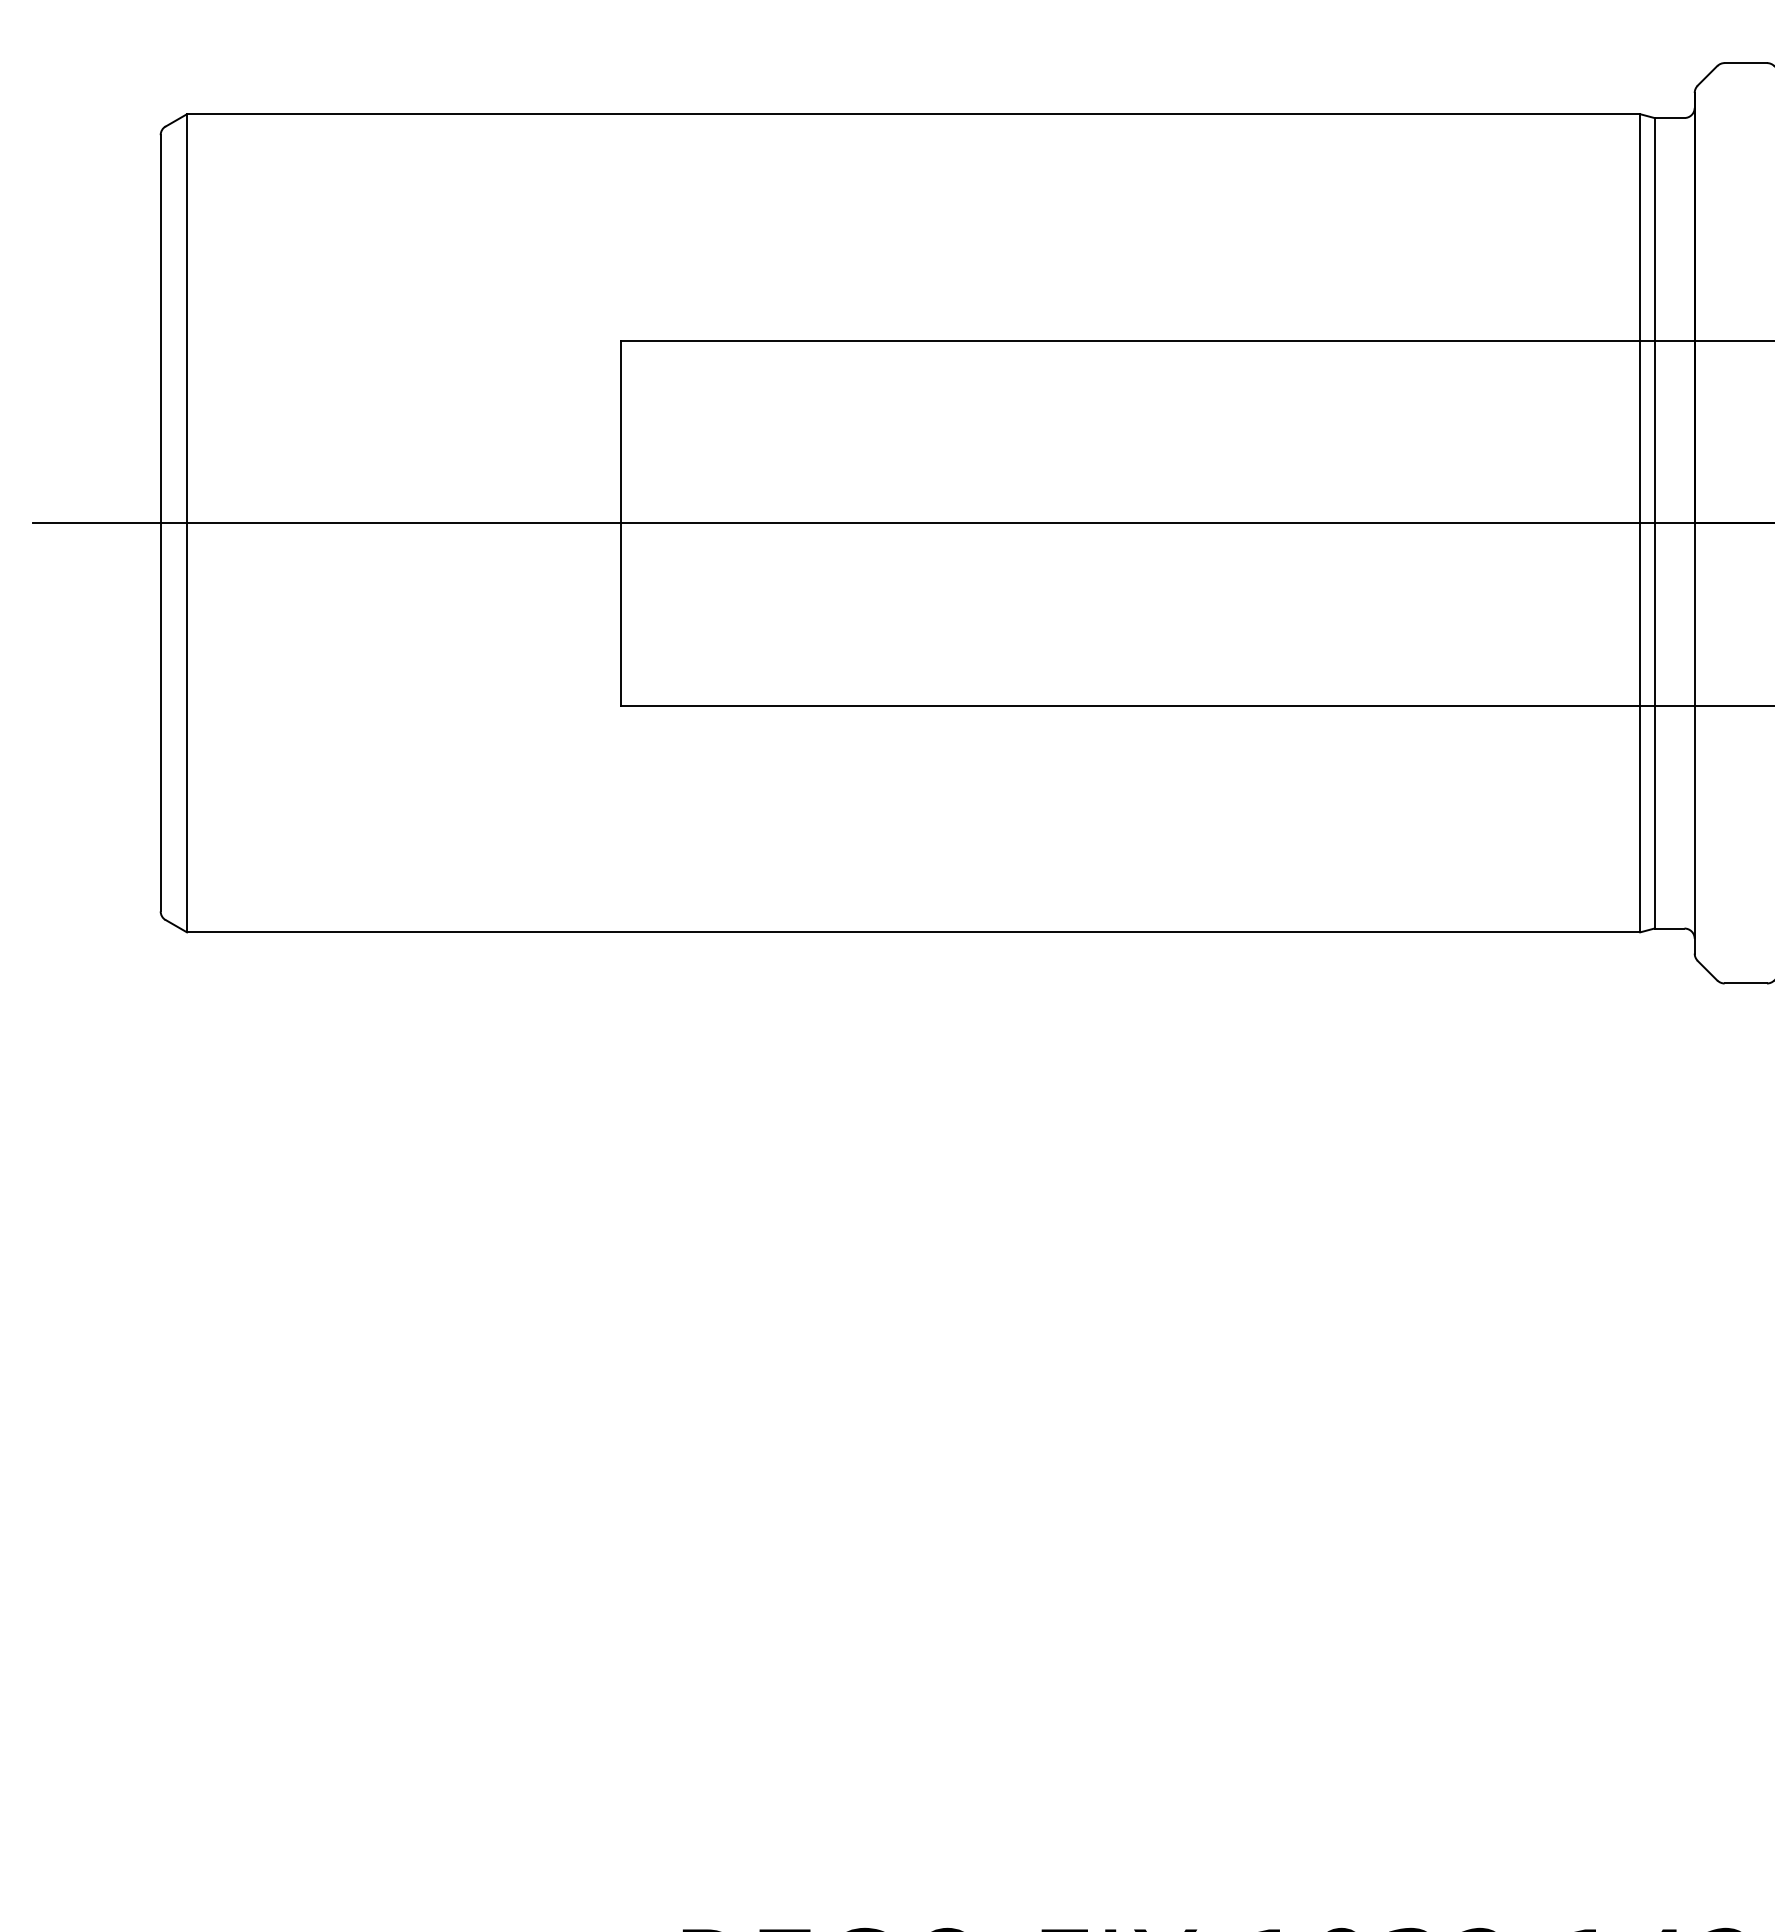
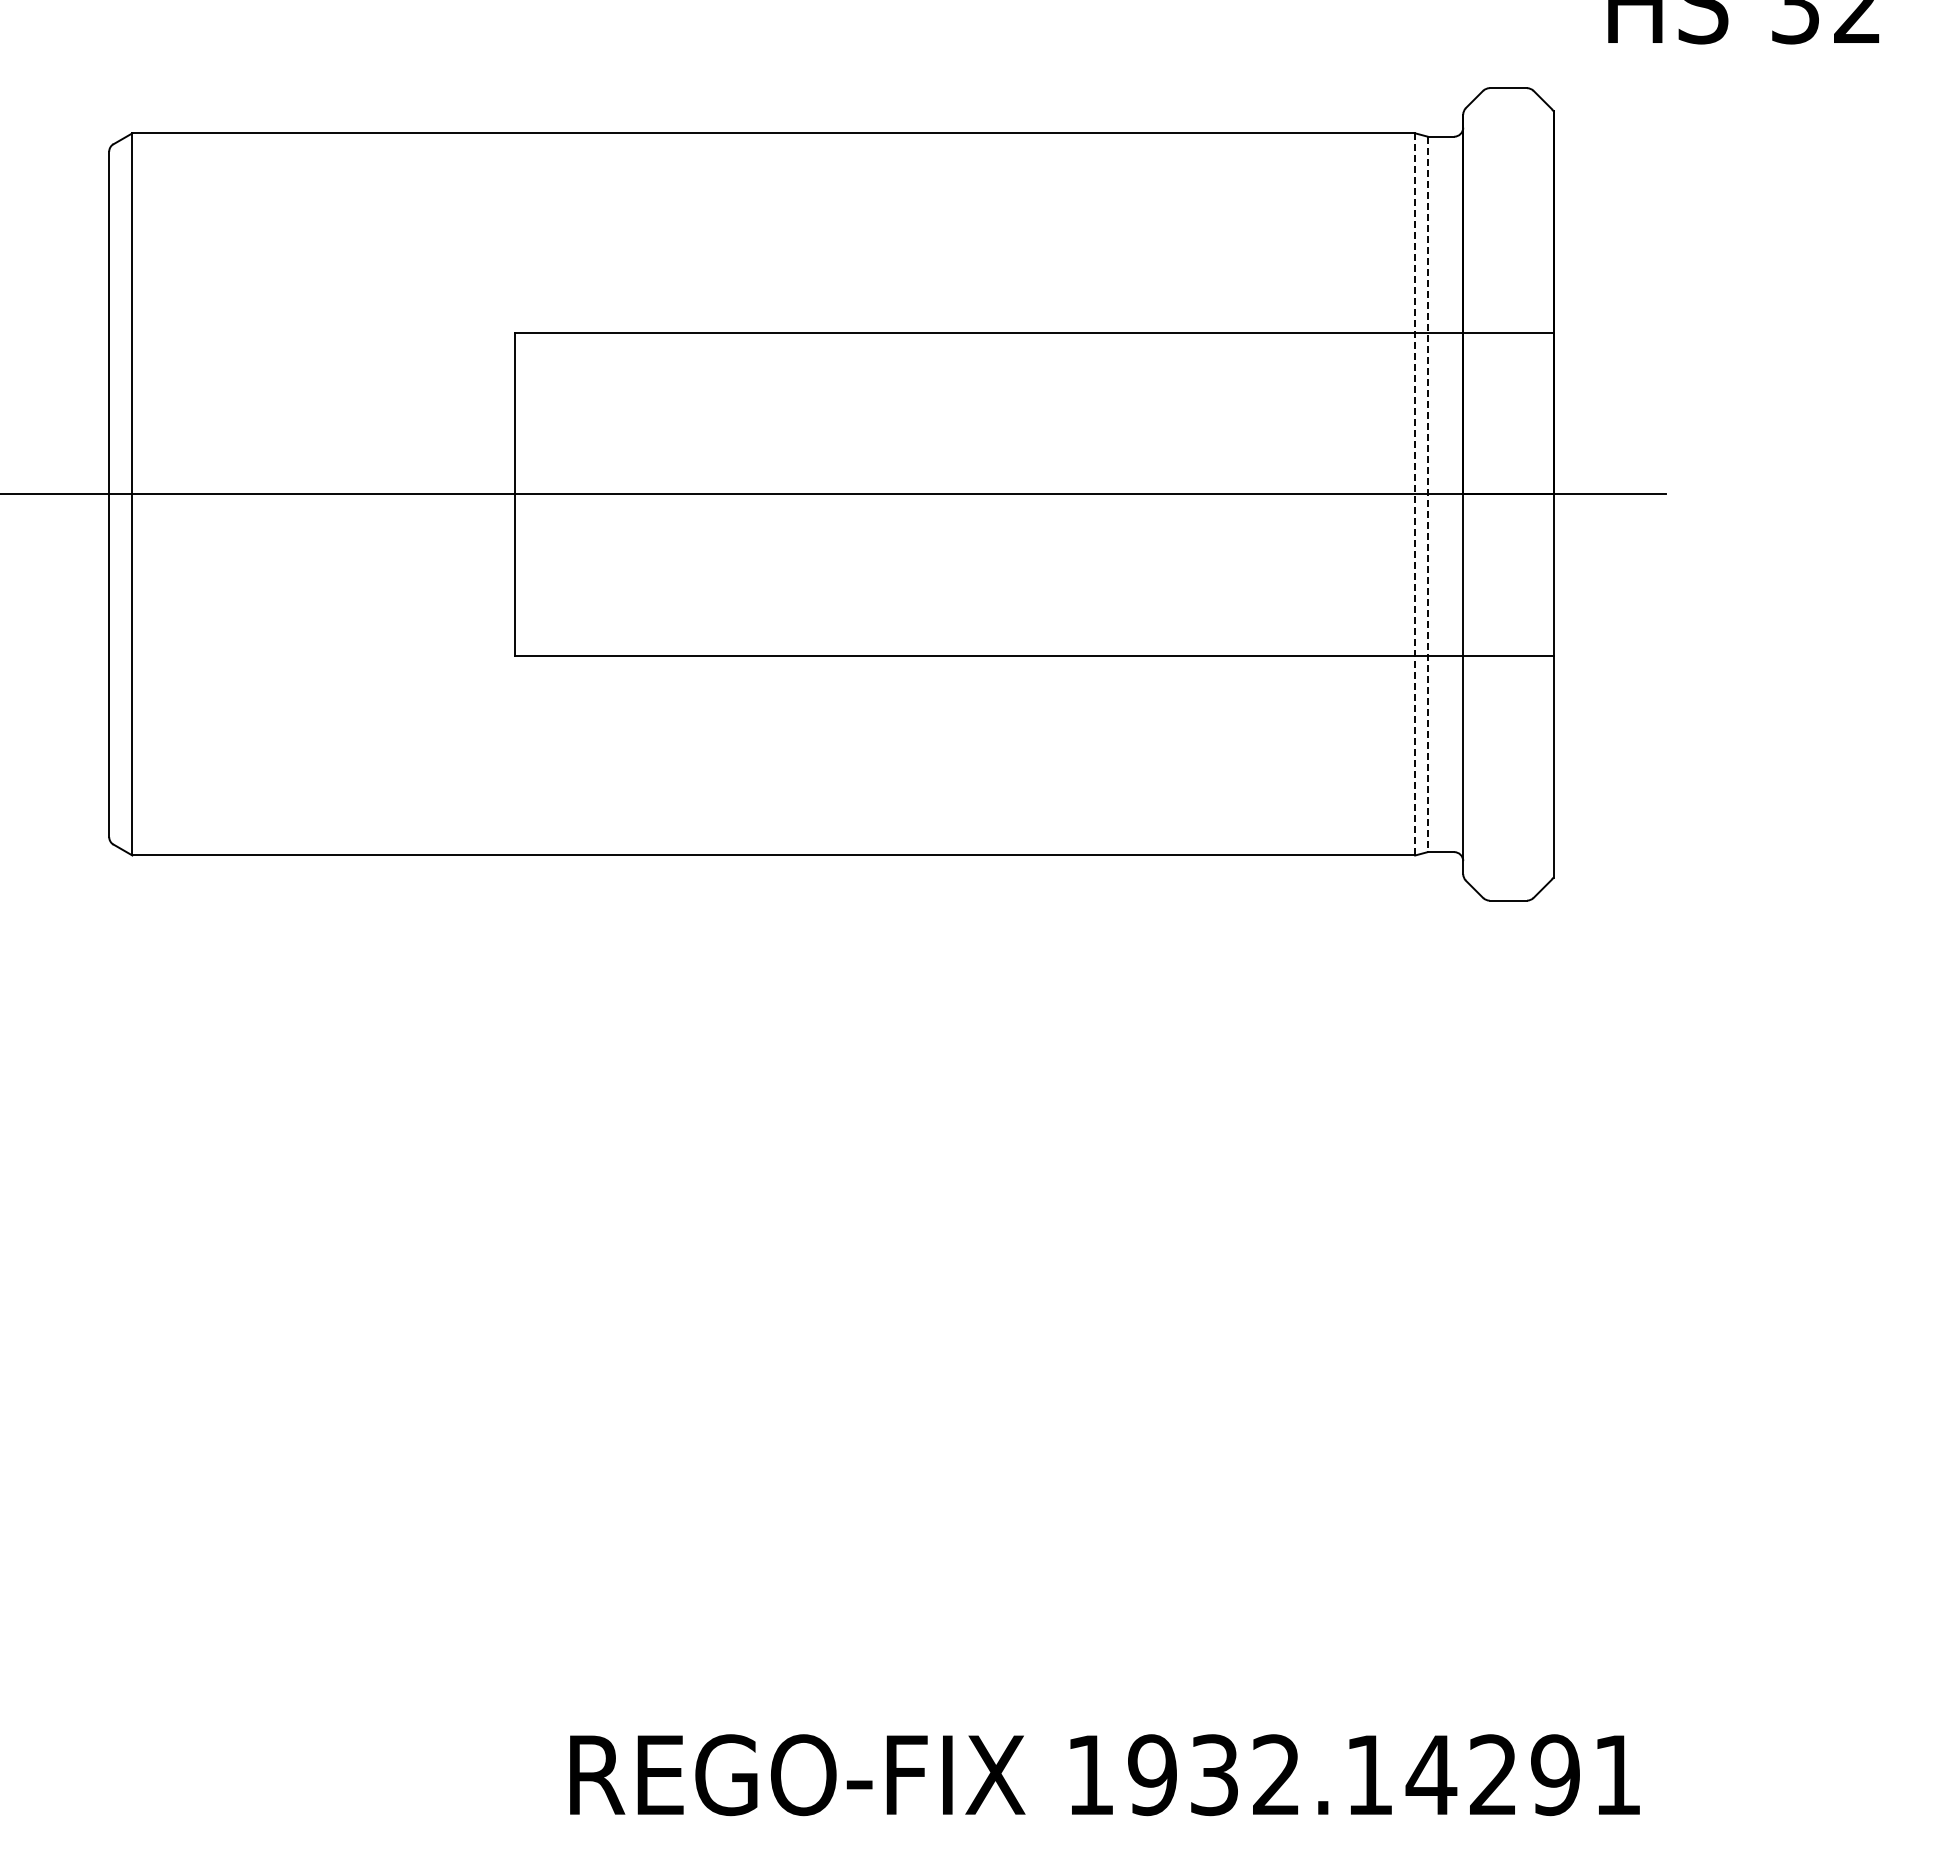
line: (1640, 522) -> (1415, 493), solid -> dashed
line: (1654, 523) -> (1427, 494), solid -> dashed

